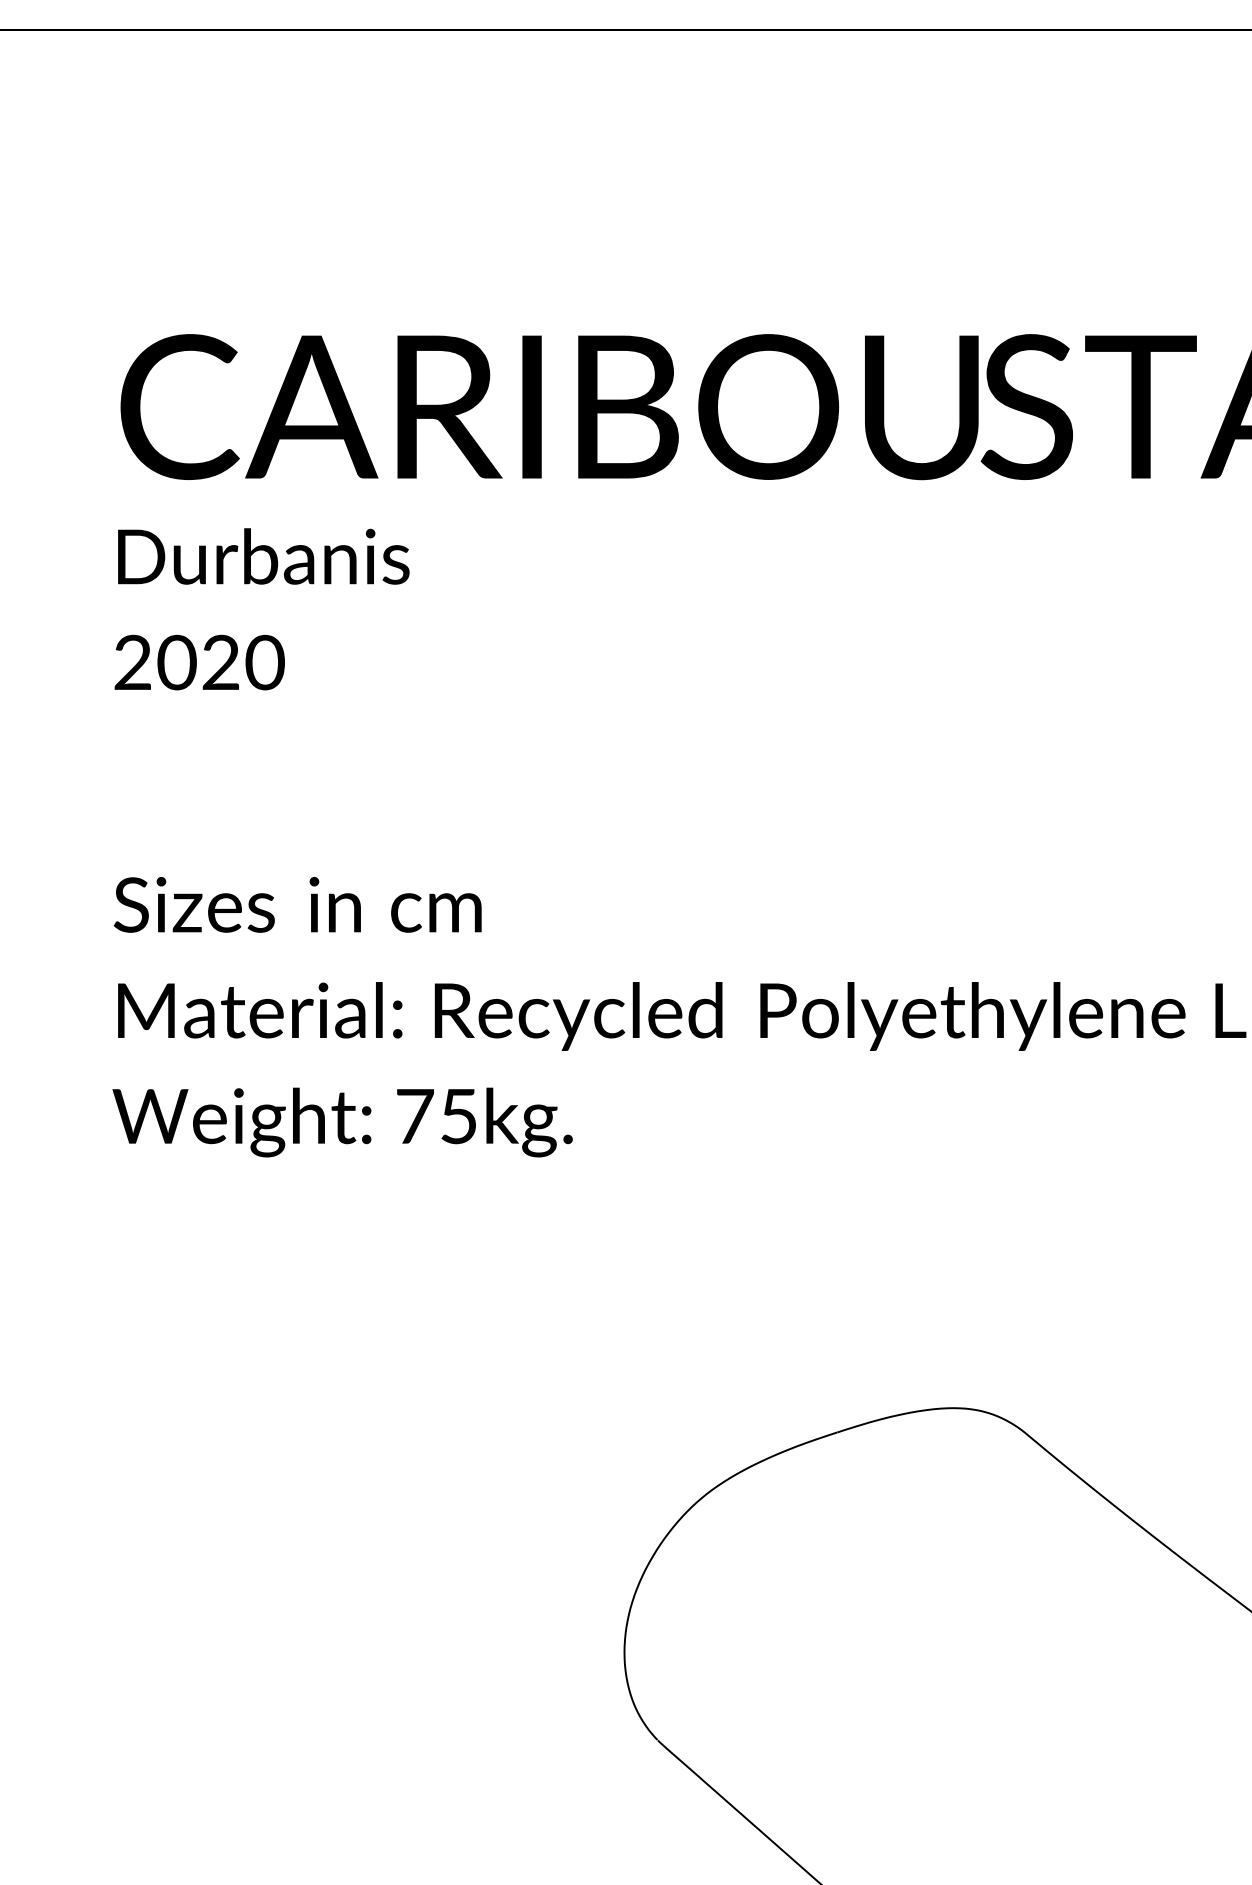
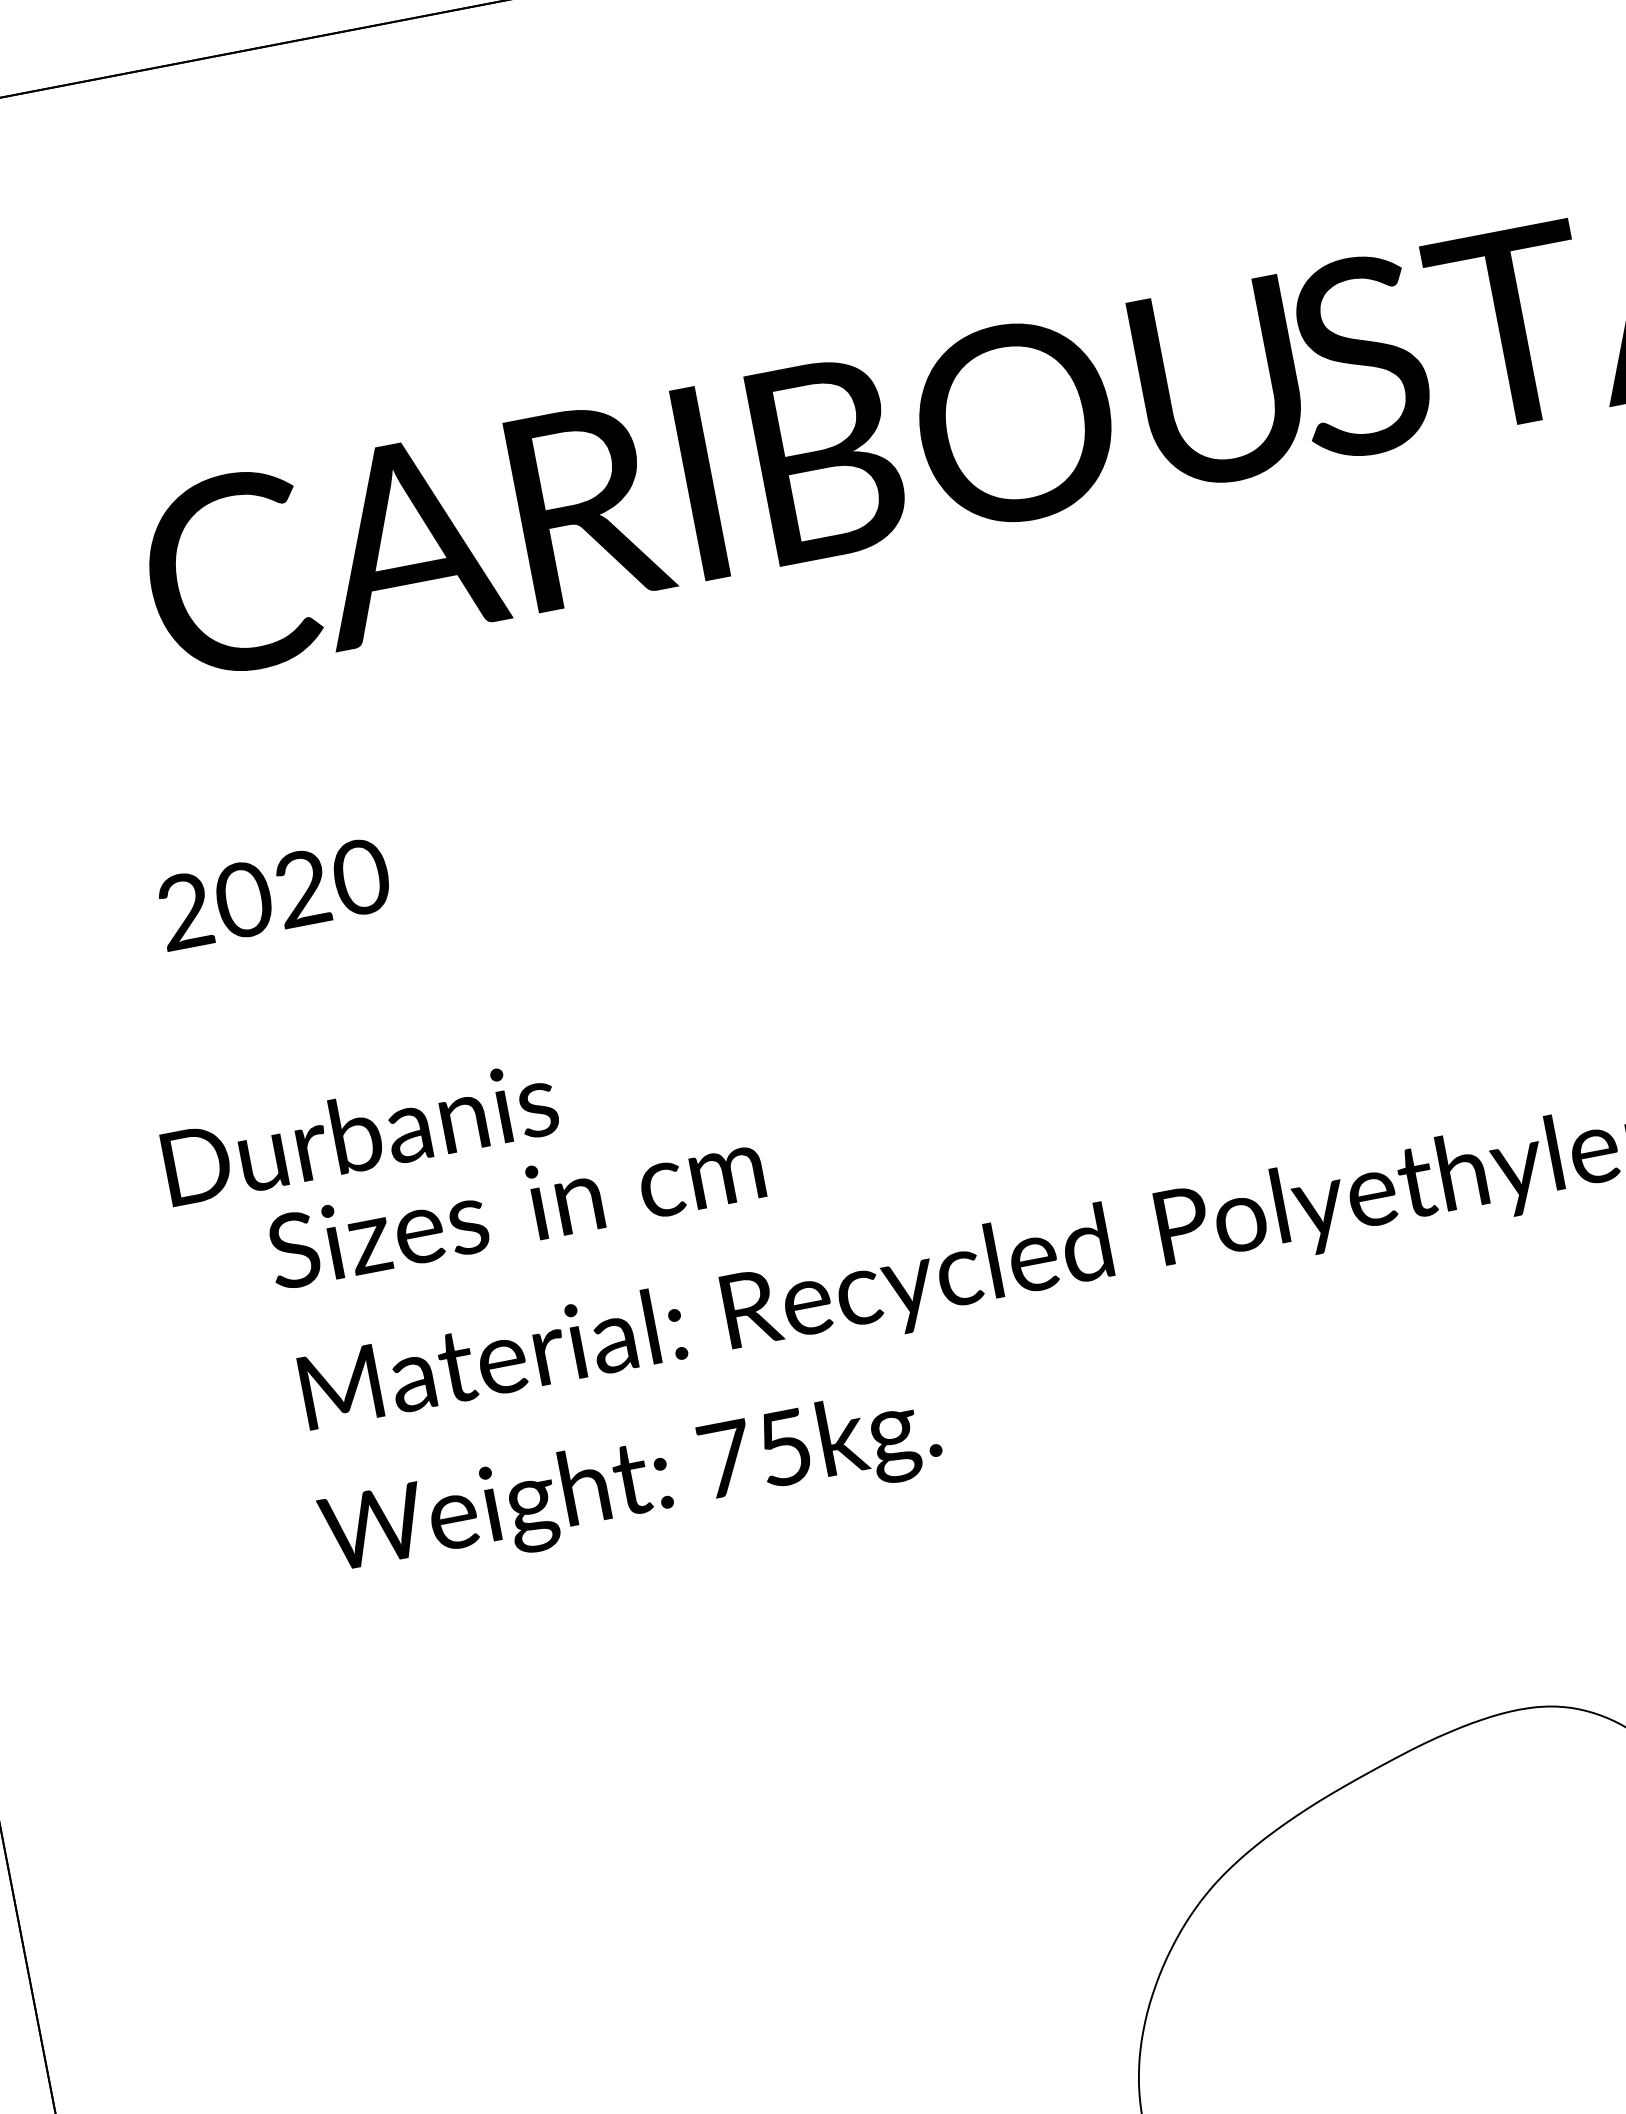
text: (263, 556) -> (359, 1133), moved
text: (199, 662) -> (273, 893), moved

